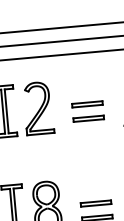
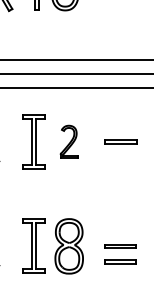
part: (38, 107) -> (69, 141), size x0.6
line: (88, 117) -> (120, 156), removed

